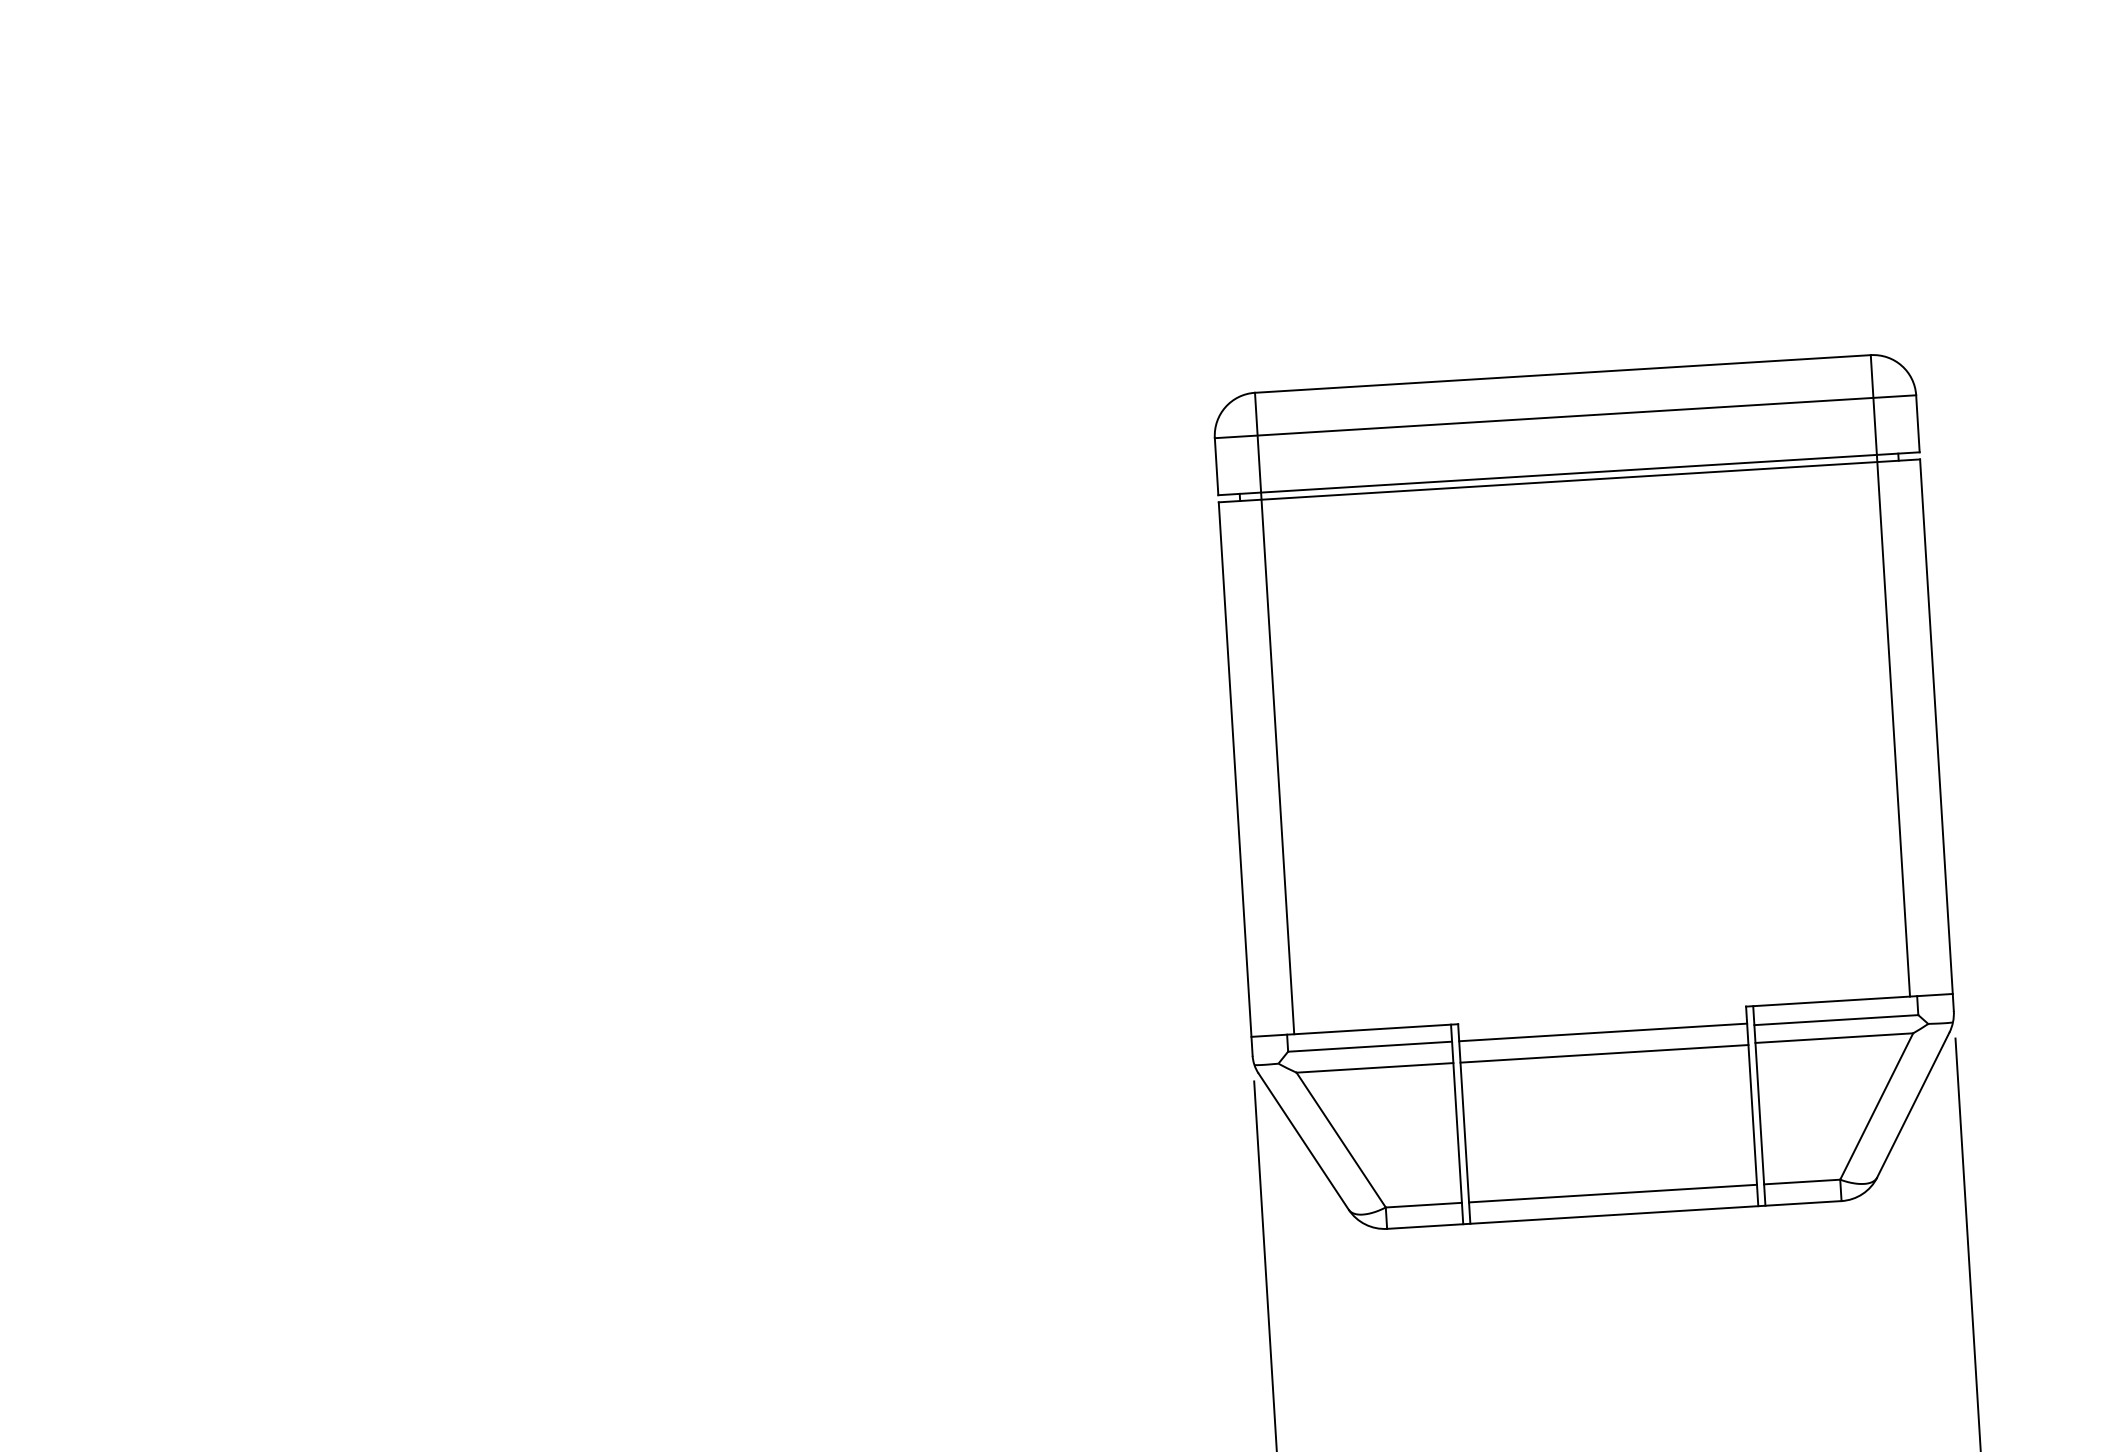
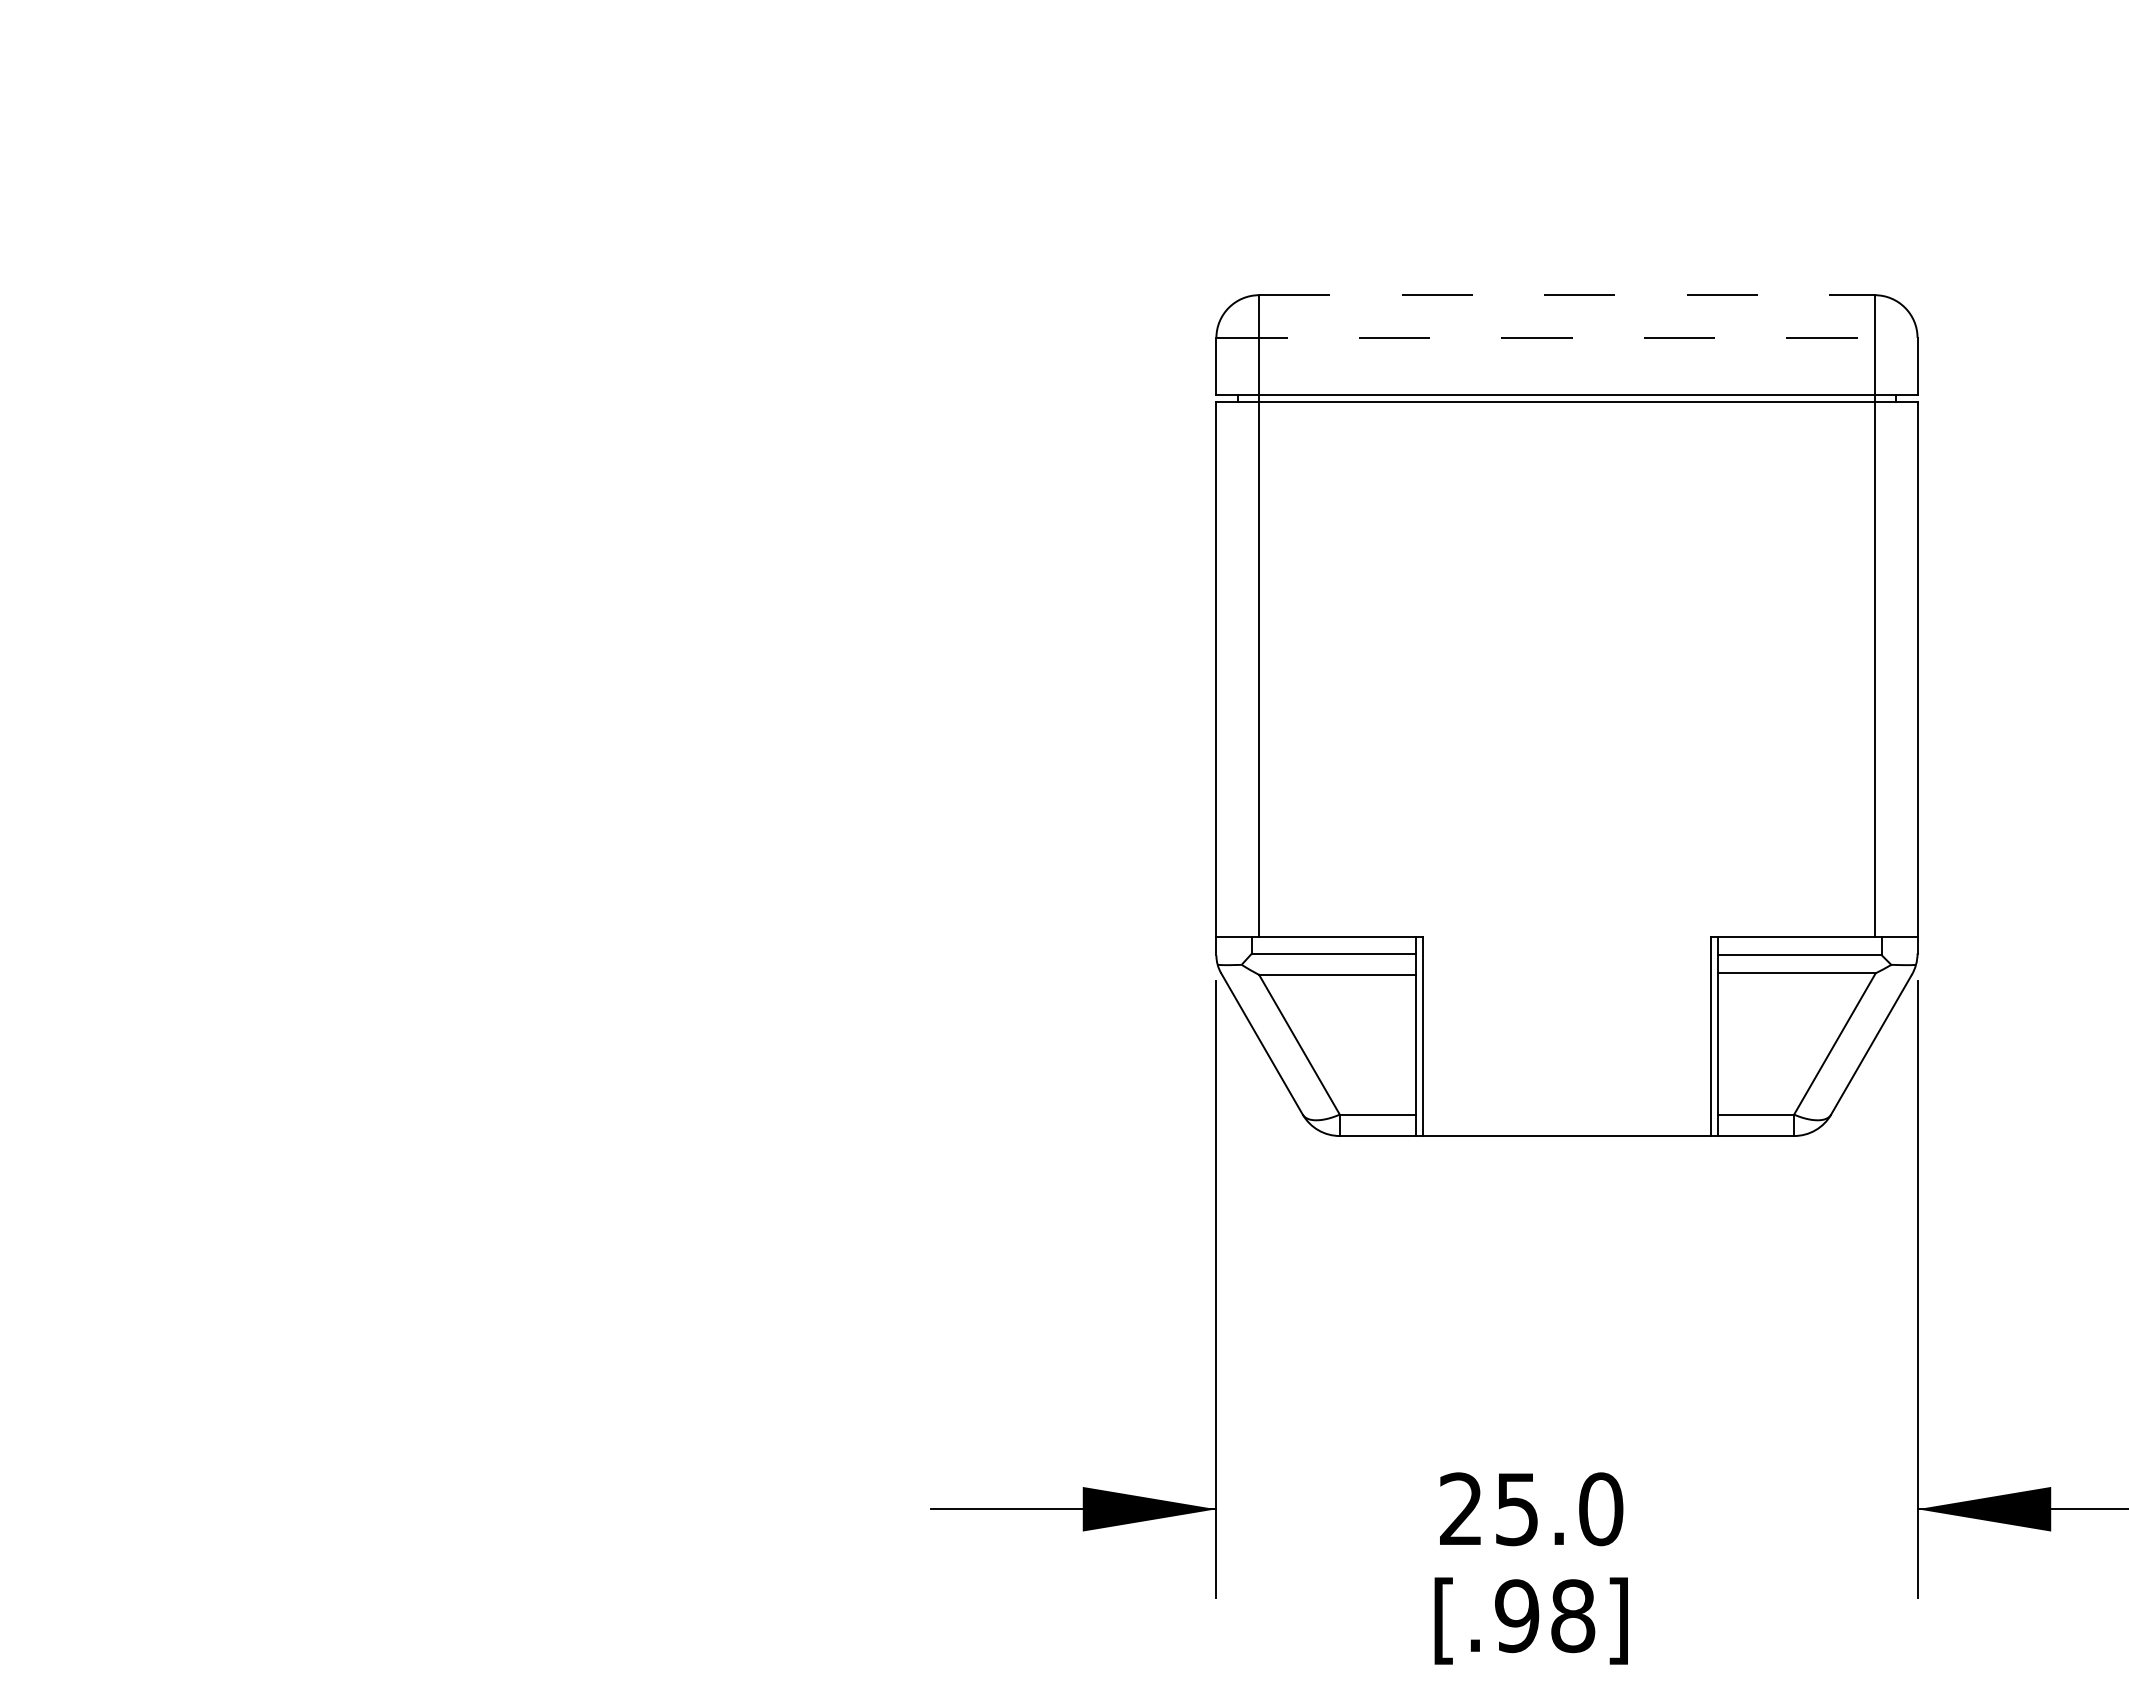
line: (1562, 374) -> (1566, 295), solid -> dashed
line: (1564, 416) -> (1566, 337), solid -> dashed
line: (1602, 1032) -> (1566, 953), removed
line: (1603, 1053) -> (1566, 974), removed
line: (1612, 1193) -> (1566, 1114), removed

